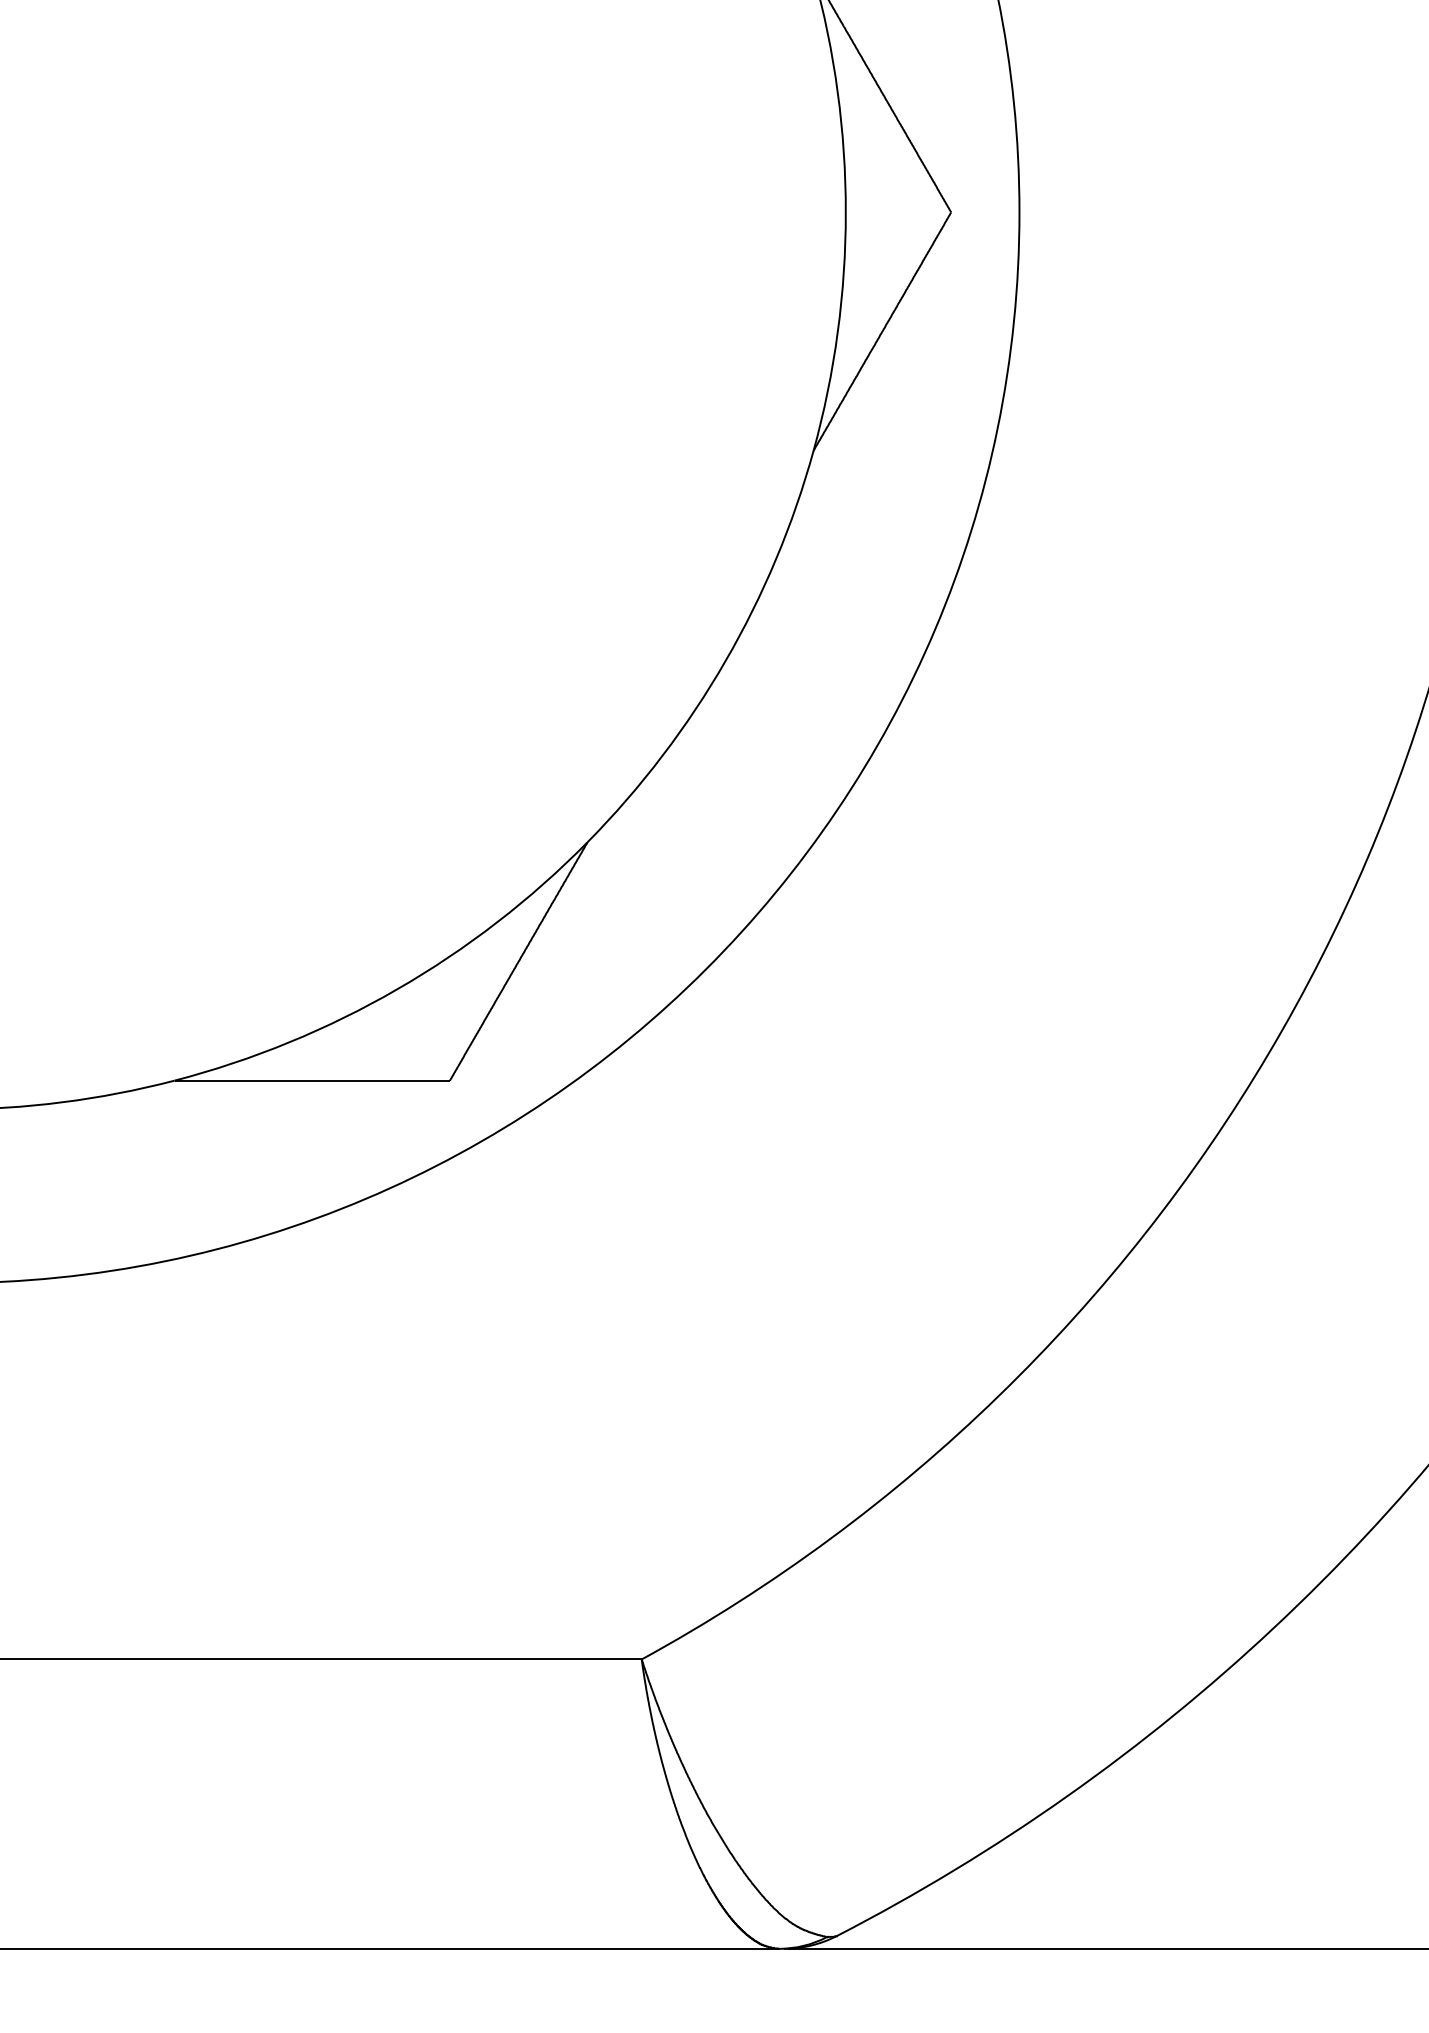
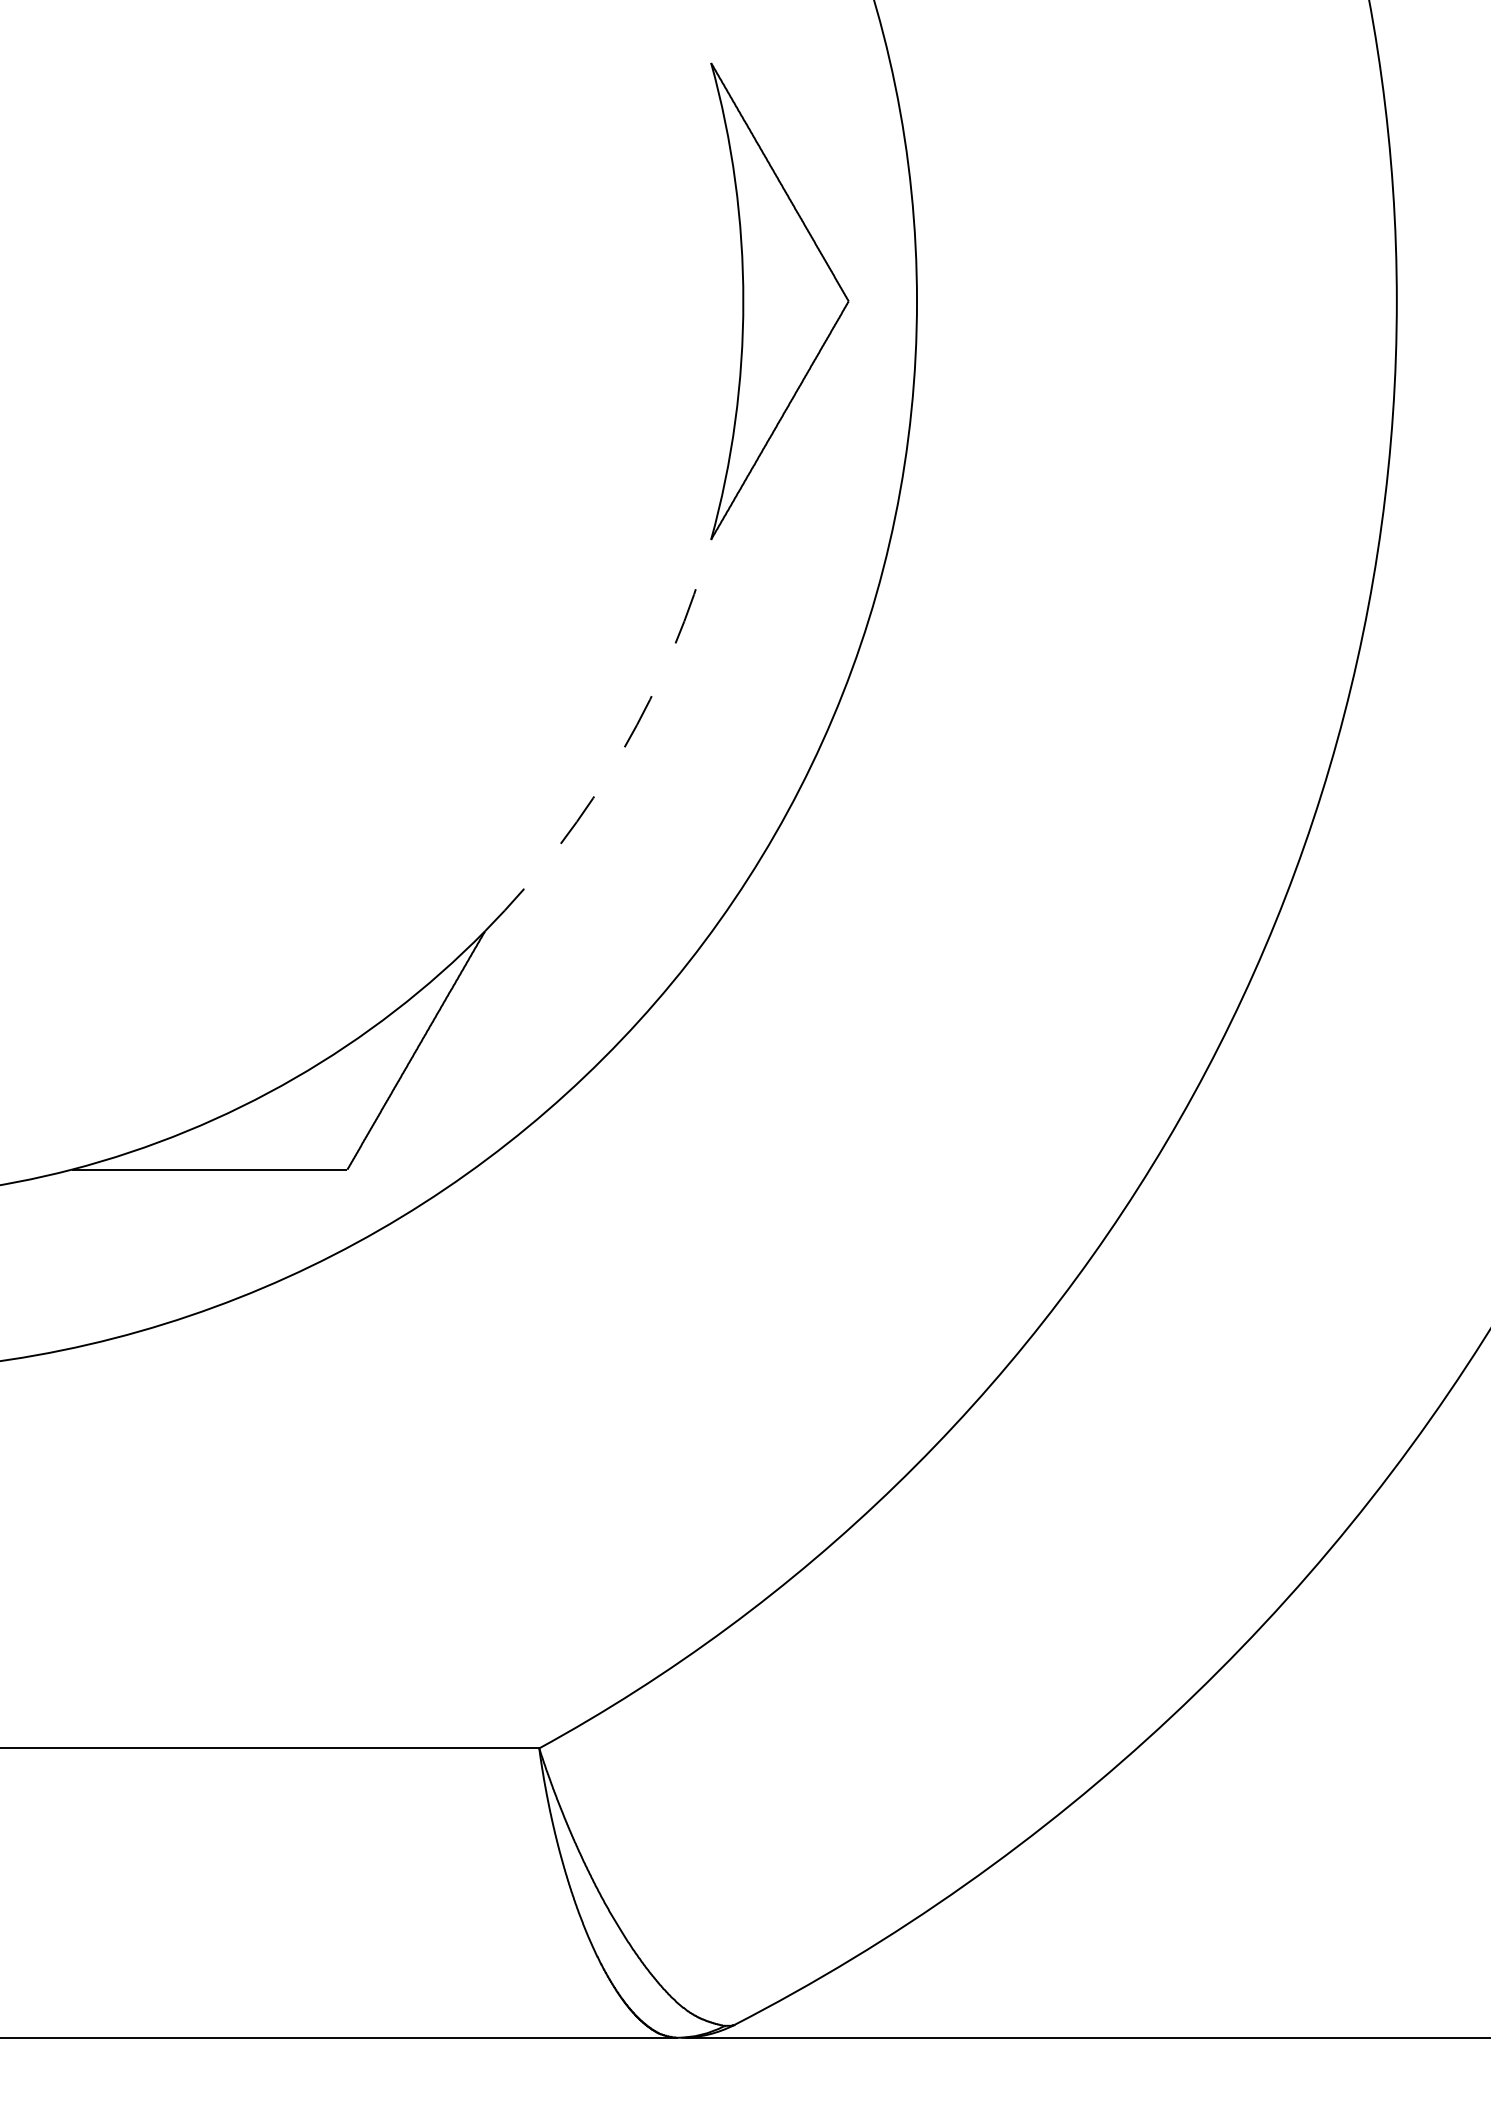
arc: (725, 660) -> (623, 749), solid -> dashed

